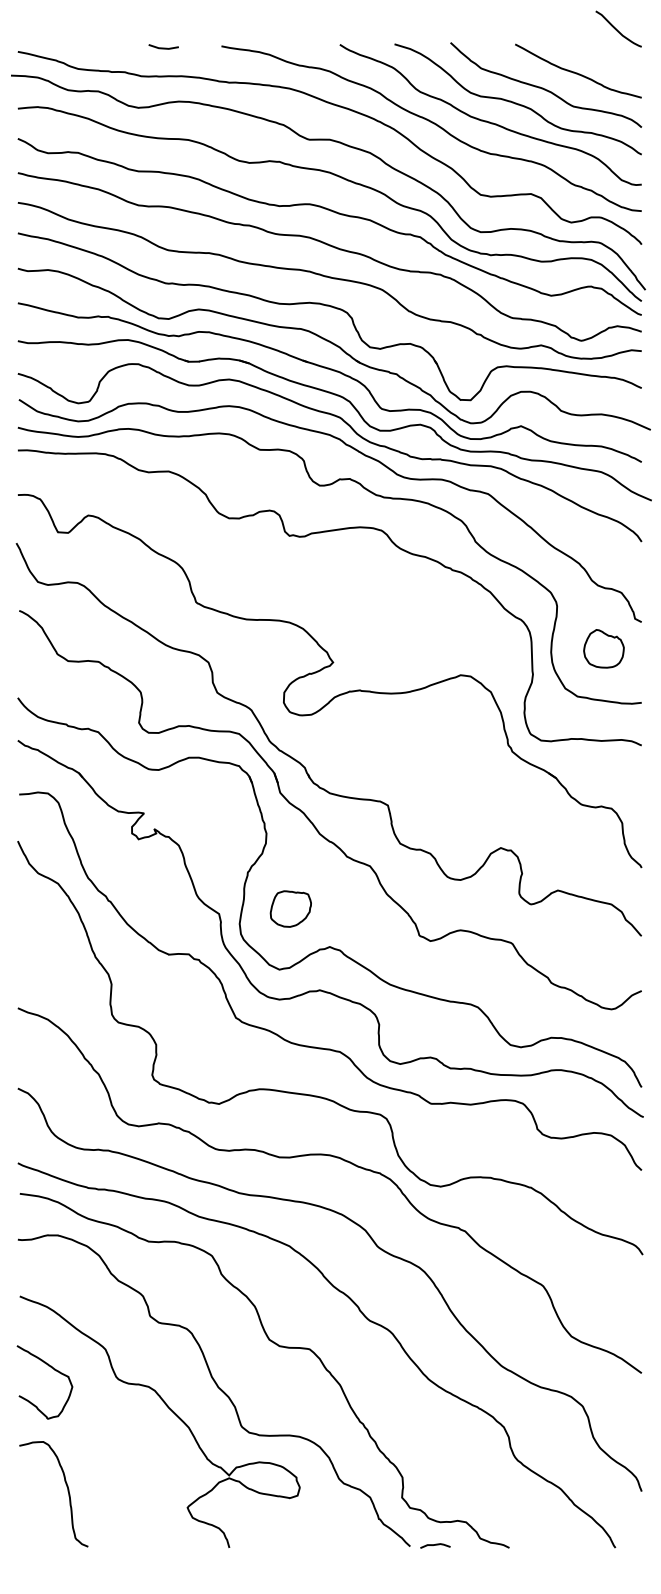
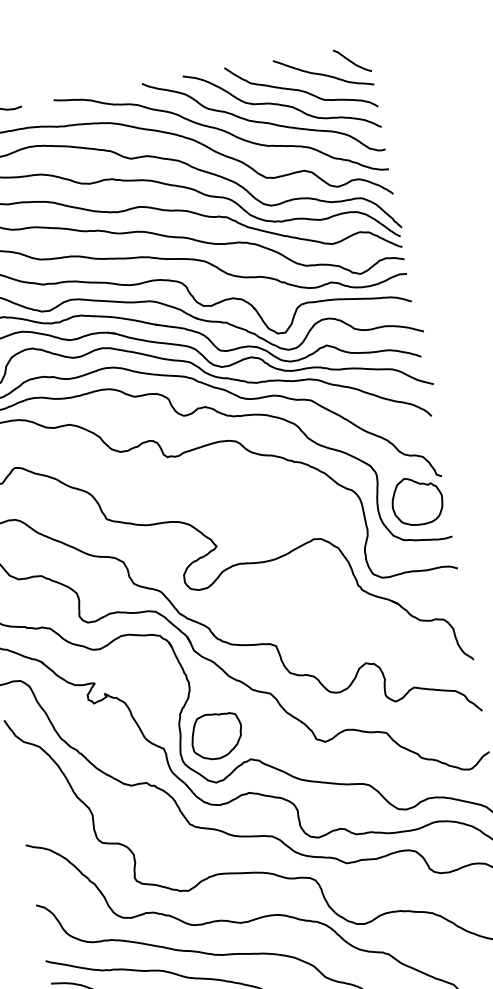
curve: (617, 29) -> (351, 61), moved
part: (603, 648) -> (416, 500), size x1.67
part: (290, 908) -> (216, 735), size x1.67

